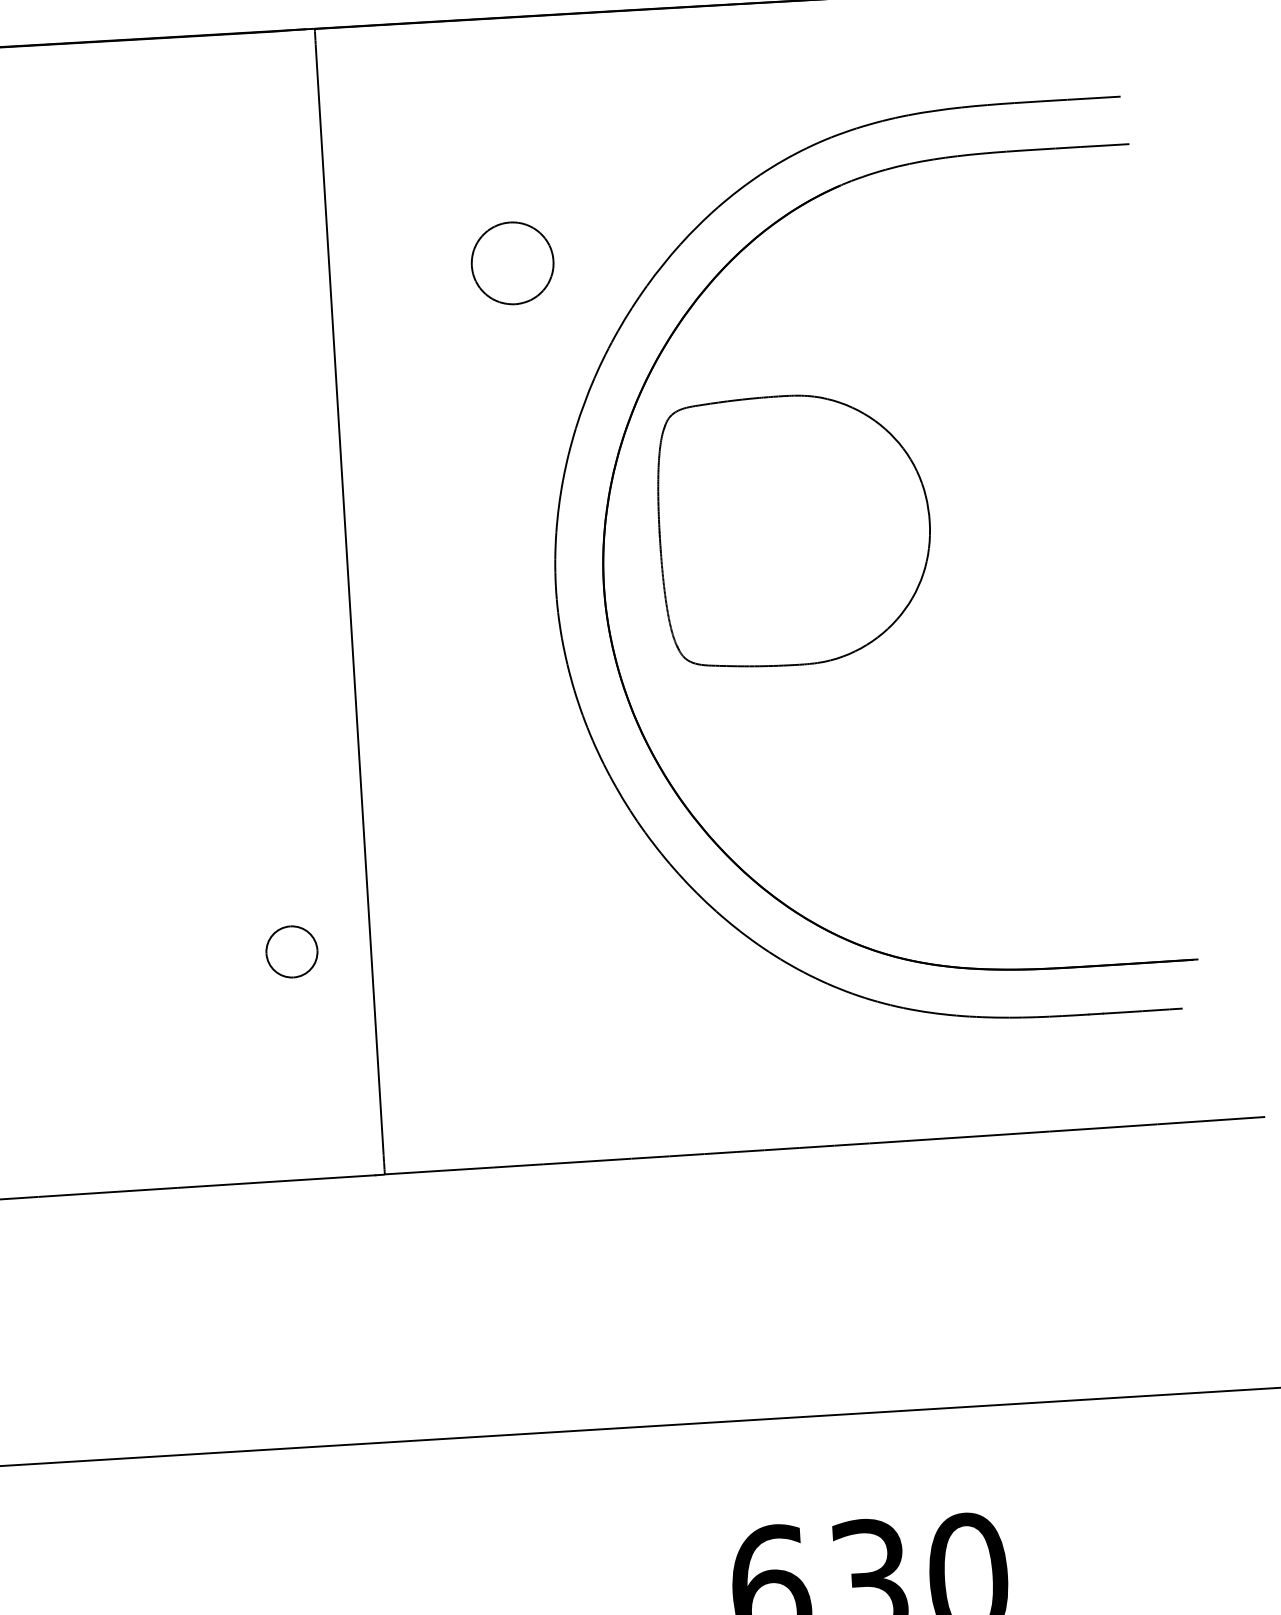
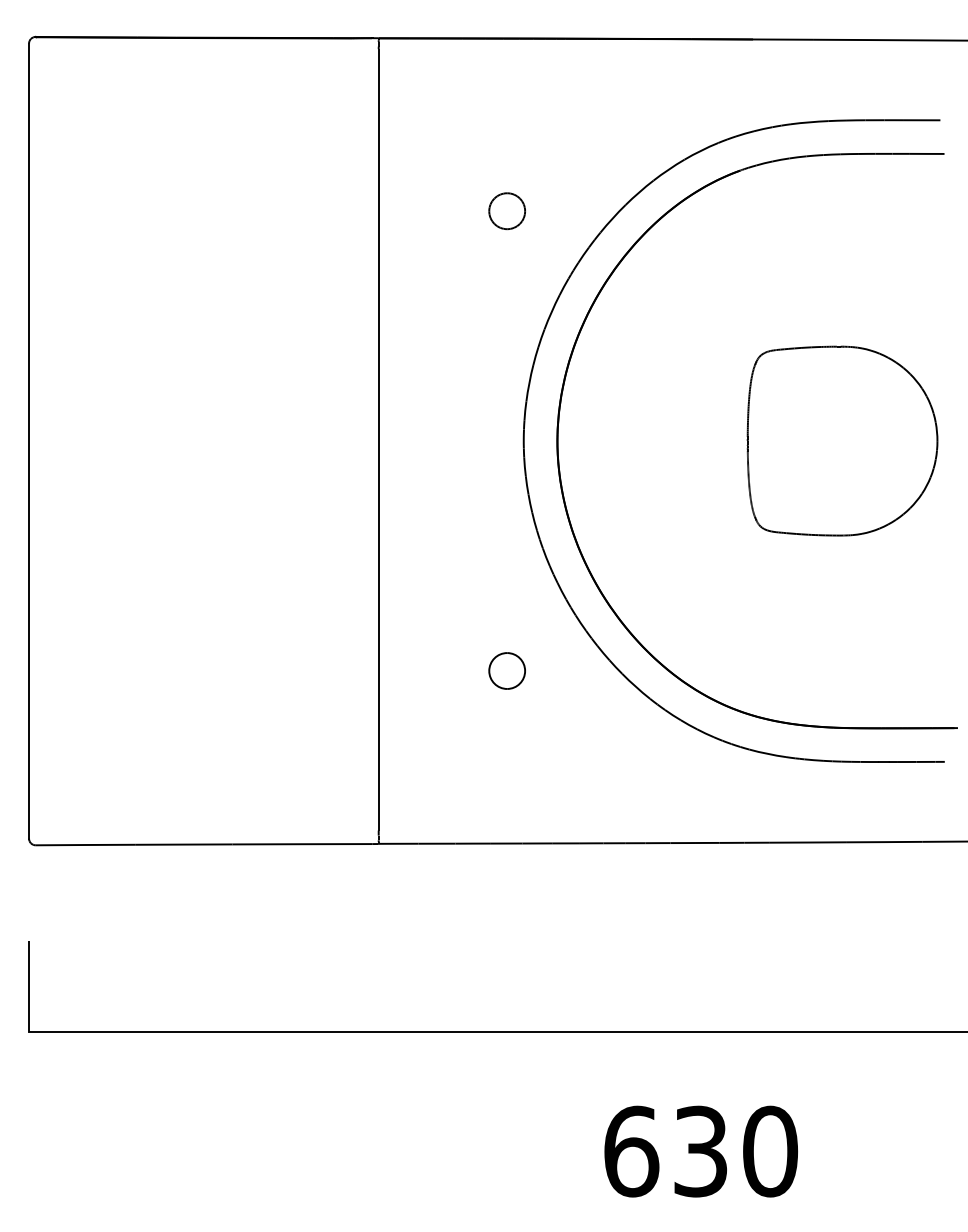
part: (511, 264) -> (506, 211), size x0.62
part: (794, 529) -> (842, 440), moved
part: (290, 951) -> (506, 670), moved

